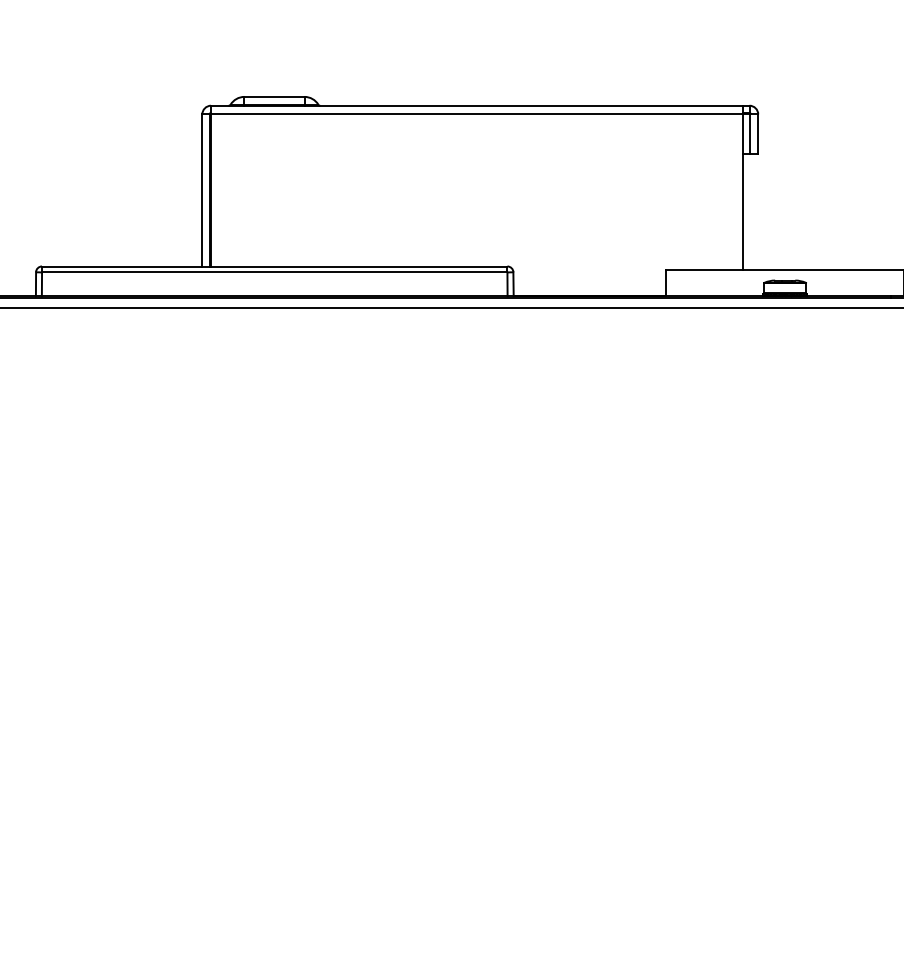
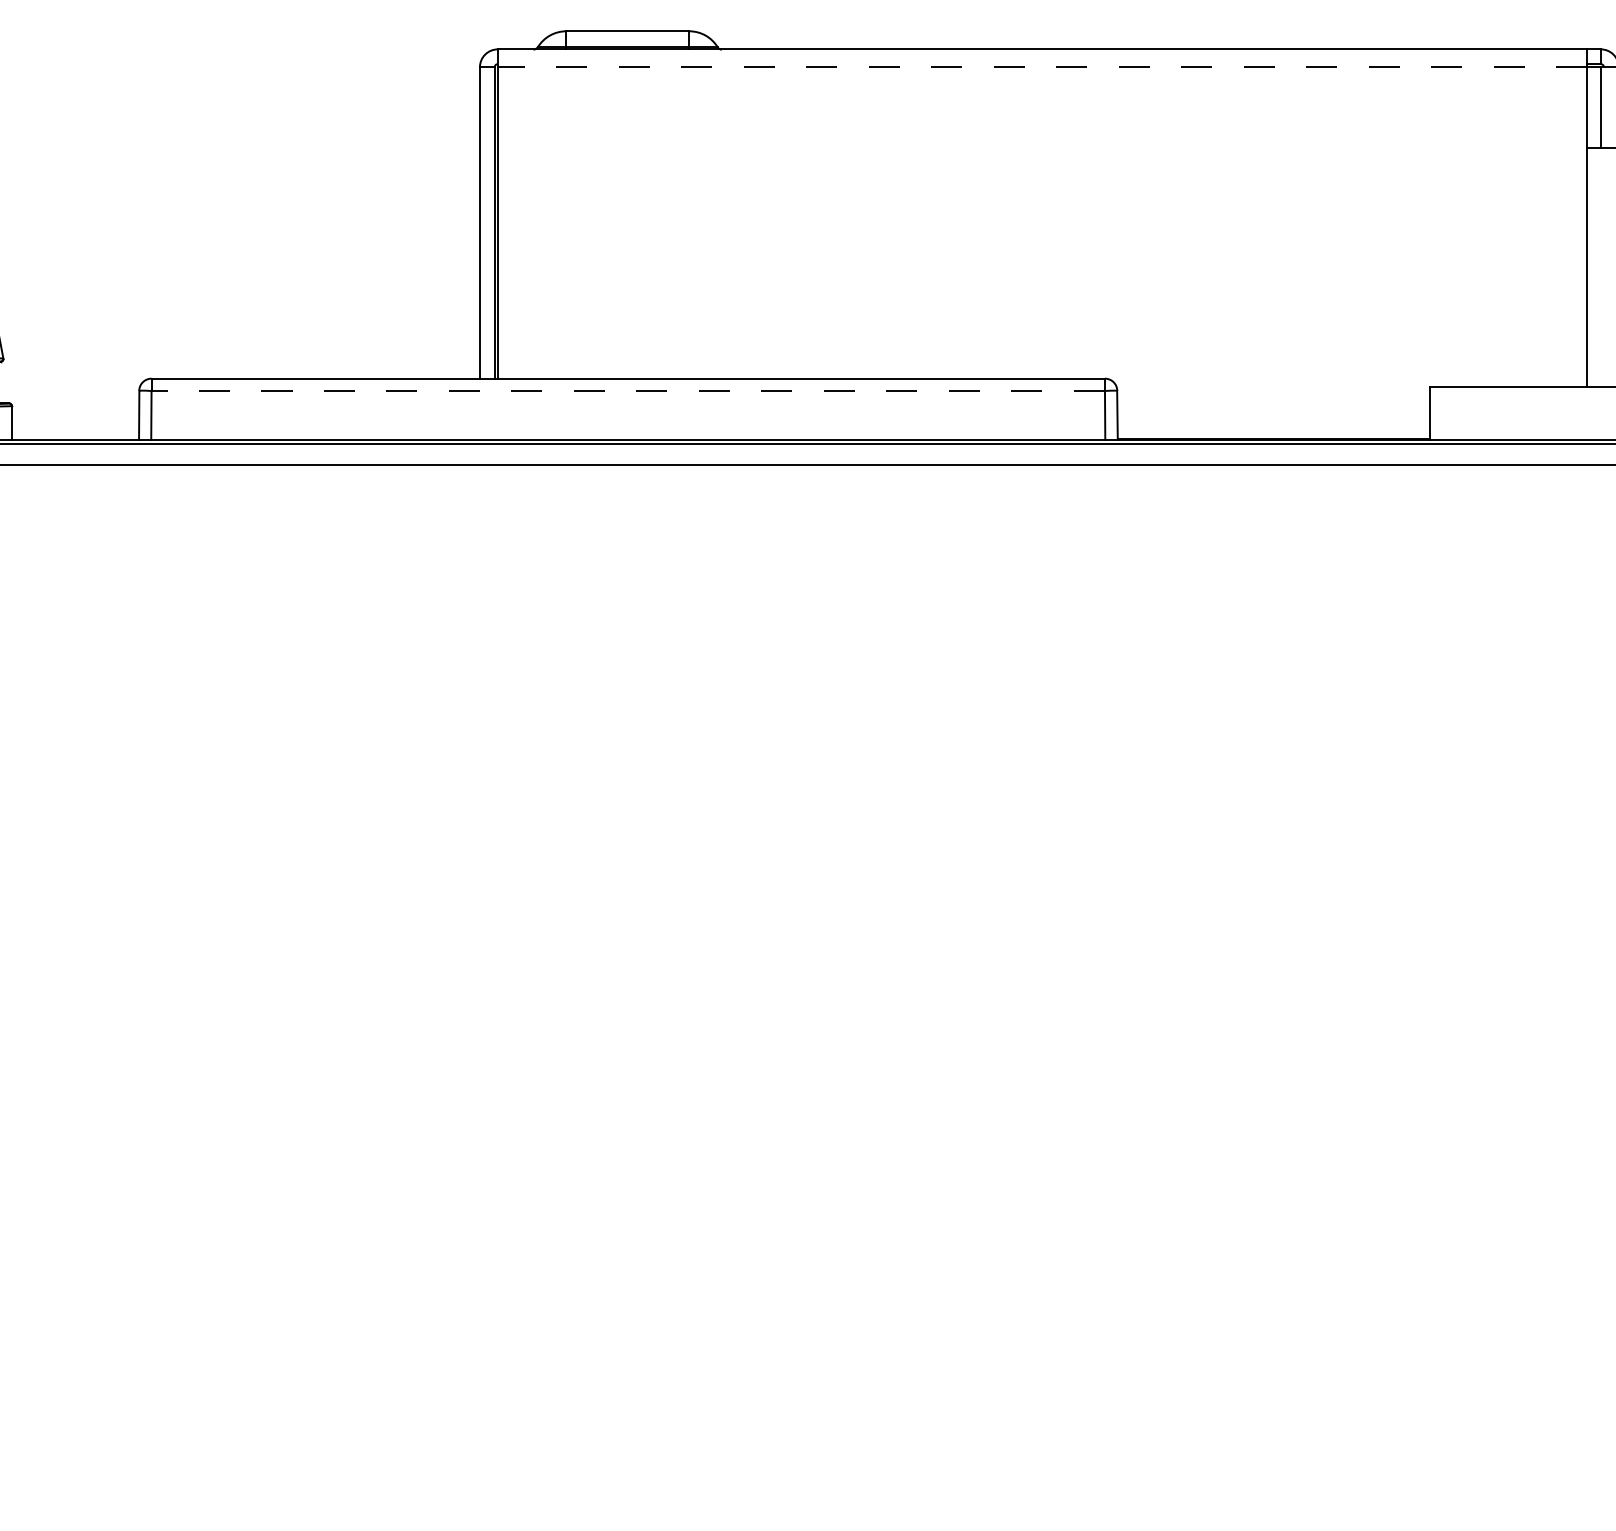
line: (477, 114) -> (1043, 67), solid -> dashed
line: (274, 272) -> (627, 391), solid -> dashed

